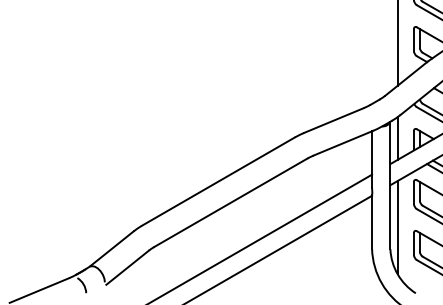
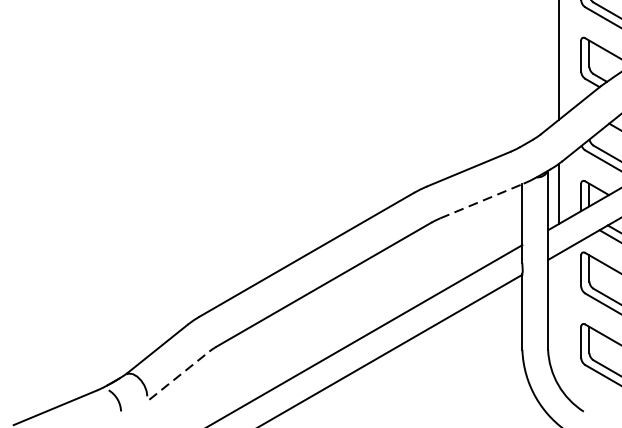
line: (343, 143) -> (482, 201), solid -> dashed
line: (397, 227) -> (558, 319), removed
line: (128, 267) -> (180, 375), solid -> dashed

